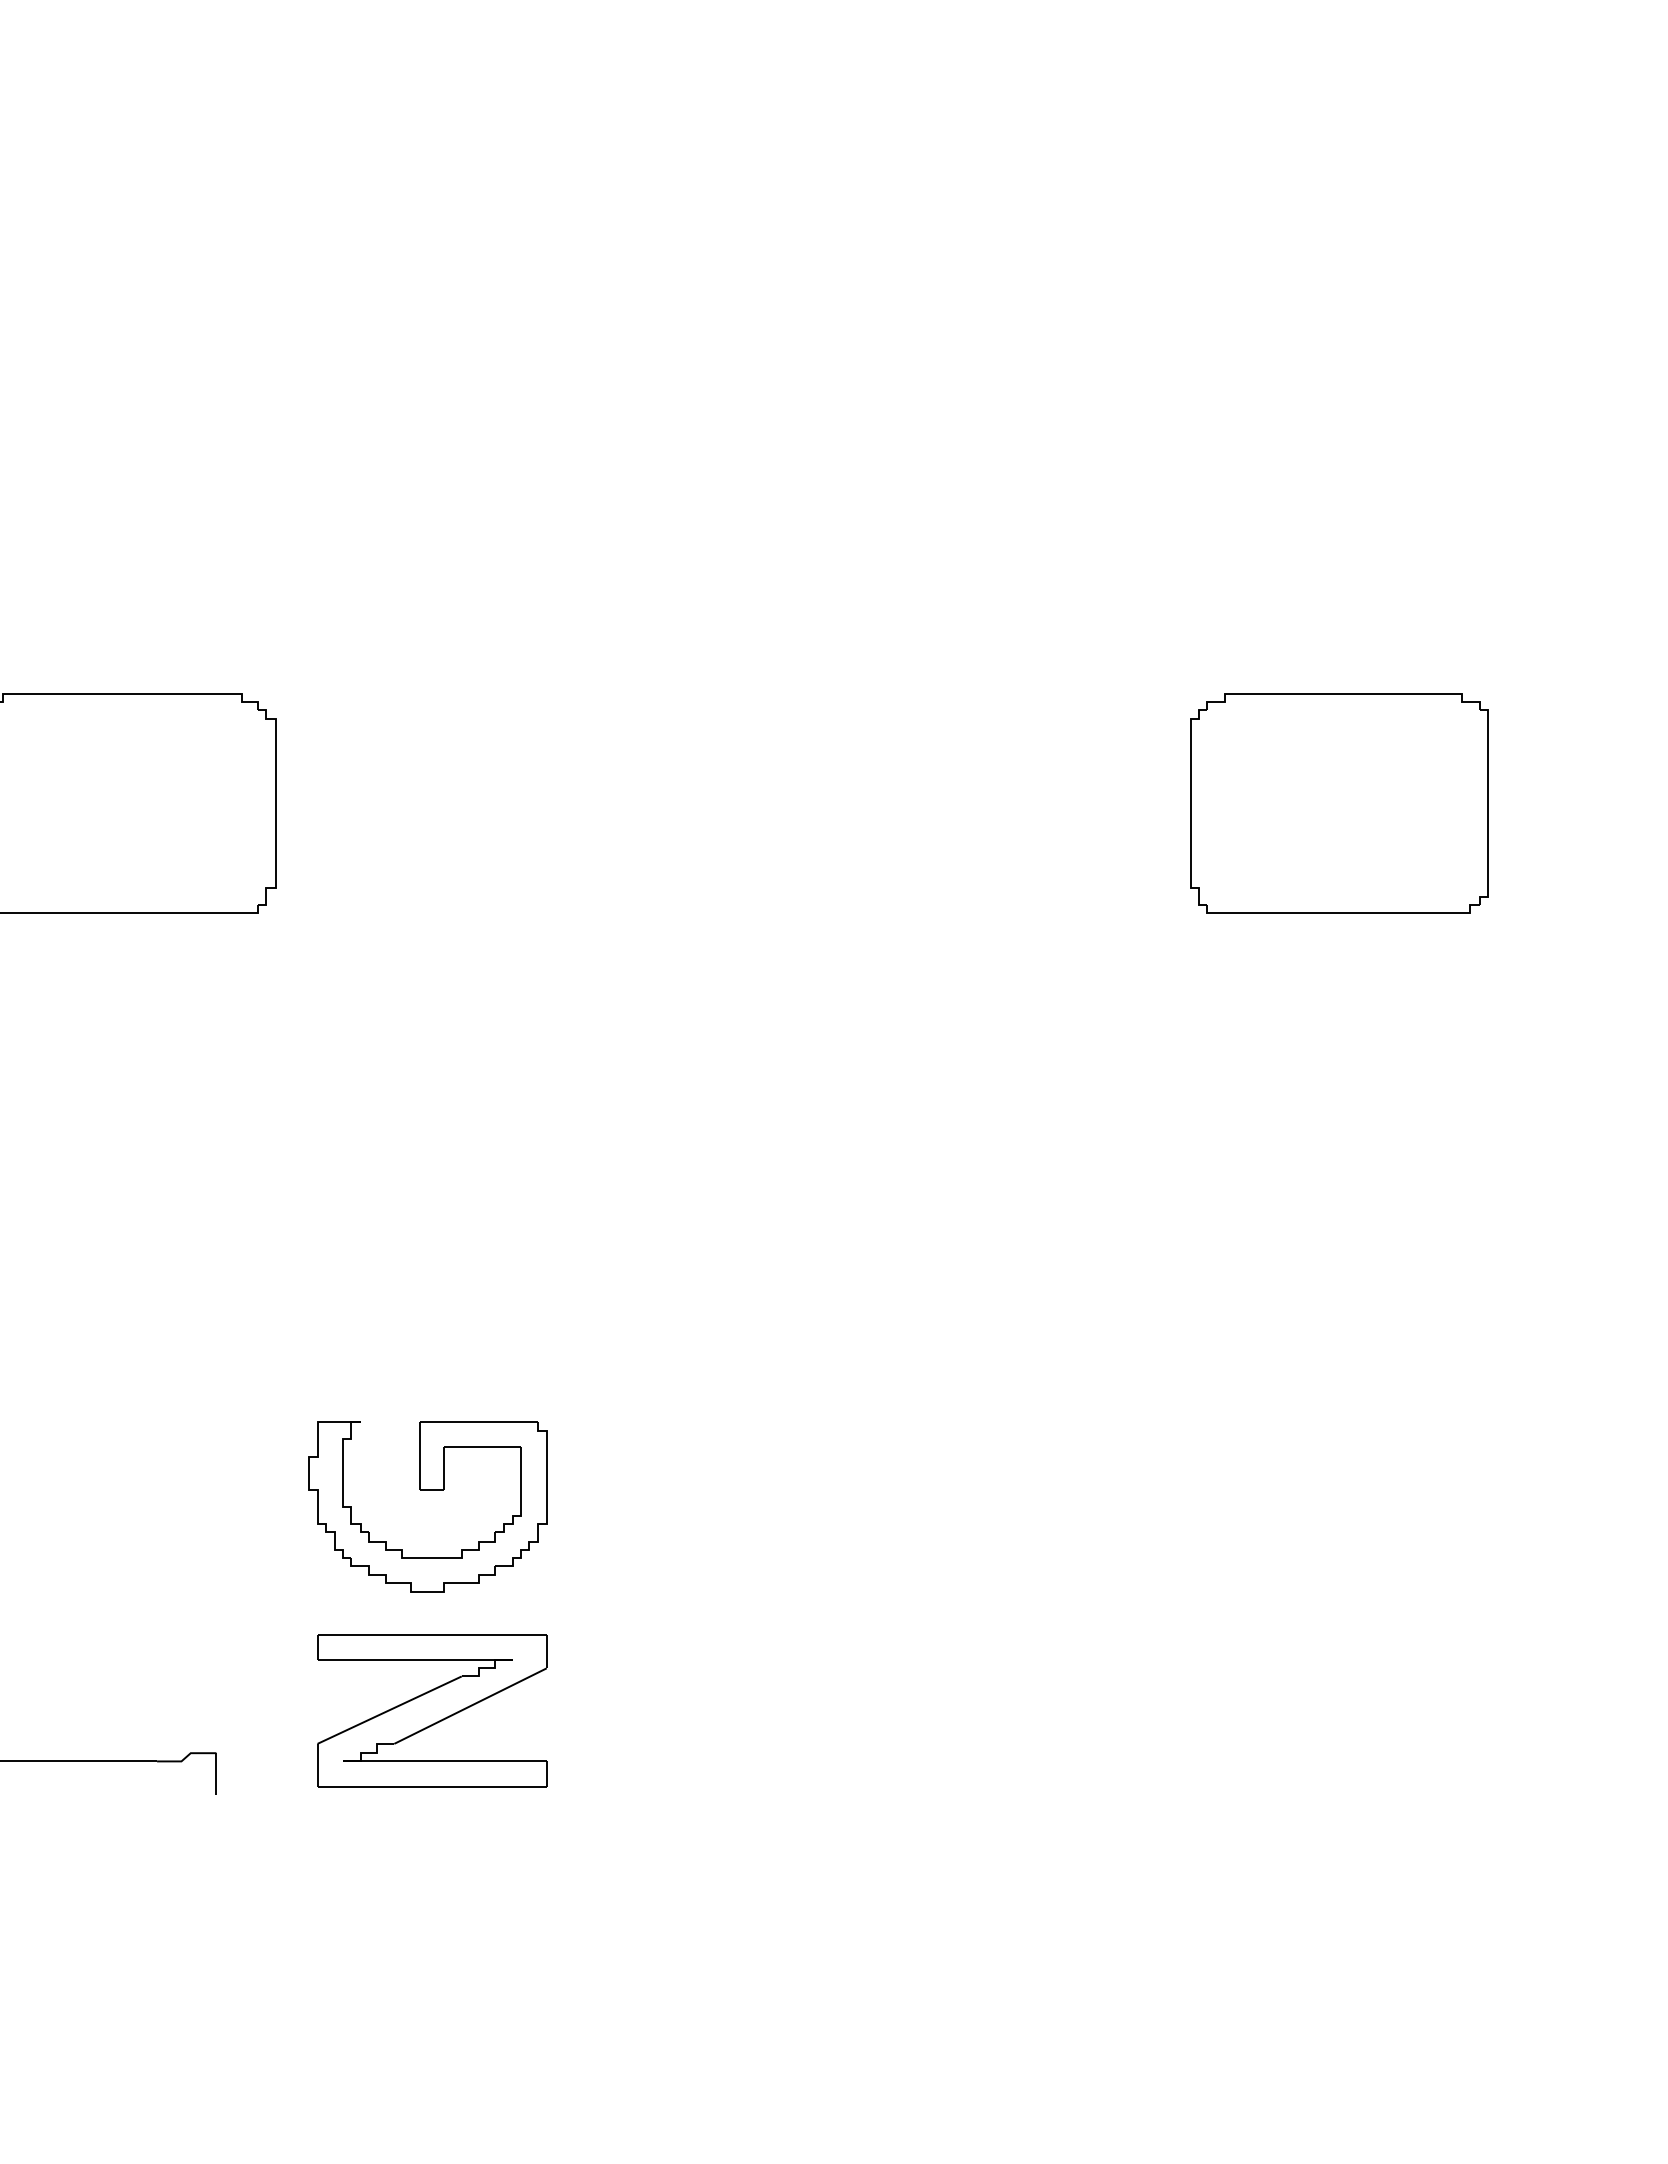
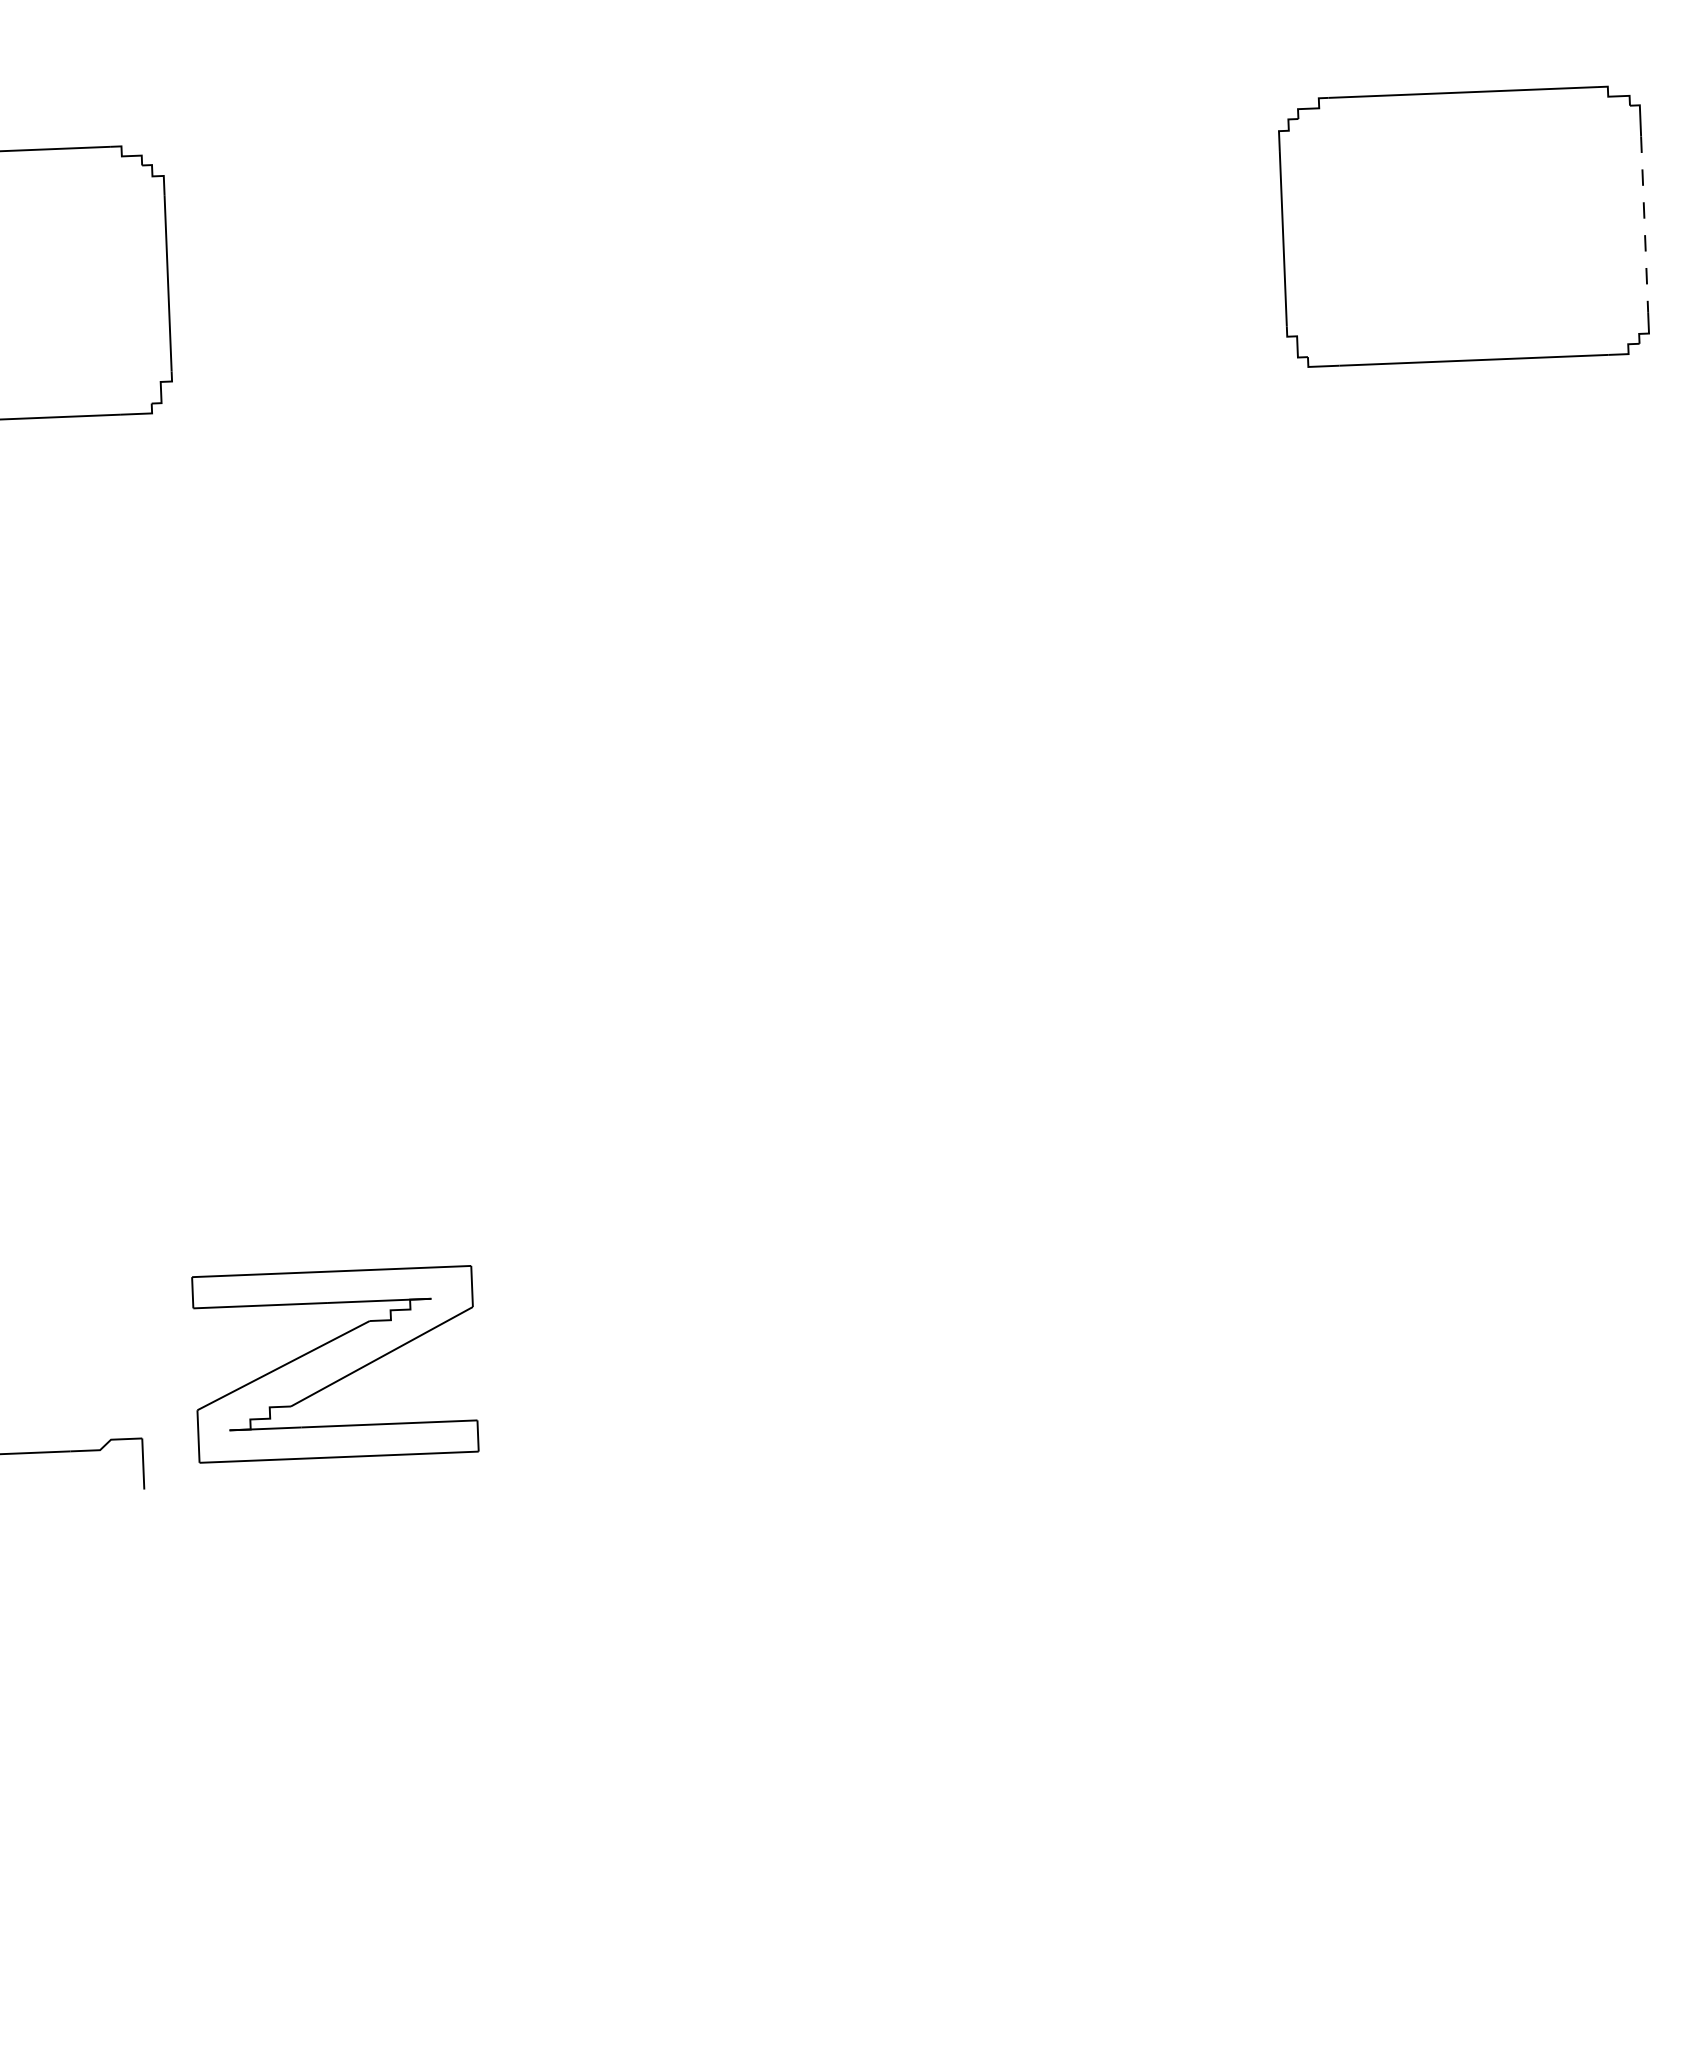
line: (1487, 808) -> (1644, 225), solid -> dashed
part: (427, 1490) -> (386, 1108), removed
part: (432, 1710) -> (335, 1363), moved

